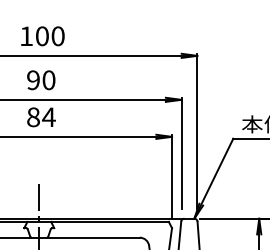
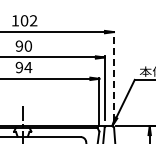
text: (57, 35) -> (33, 20), 100 -> 102
text: (33, 117) -> (19, 67), 84 -> 94
line: (196, 131) -> (113, 75), solid -> dashed

